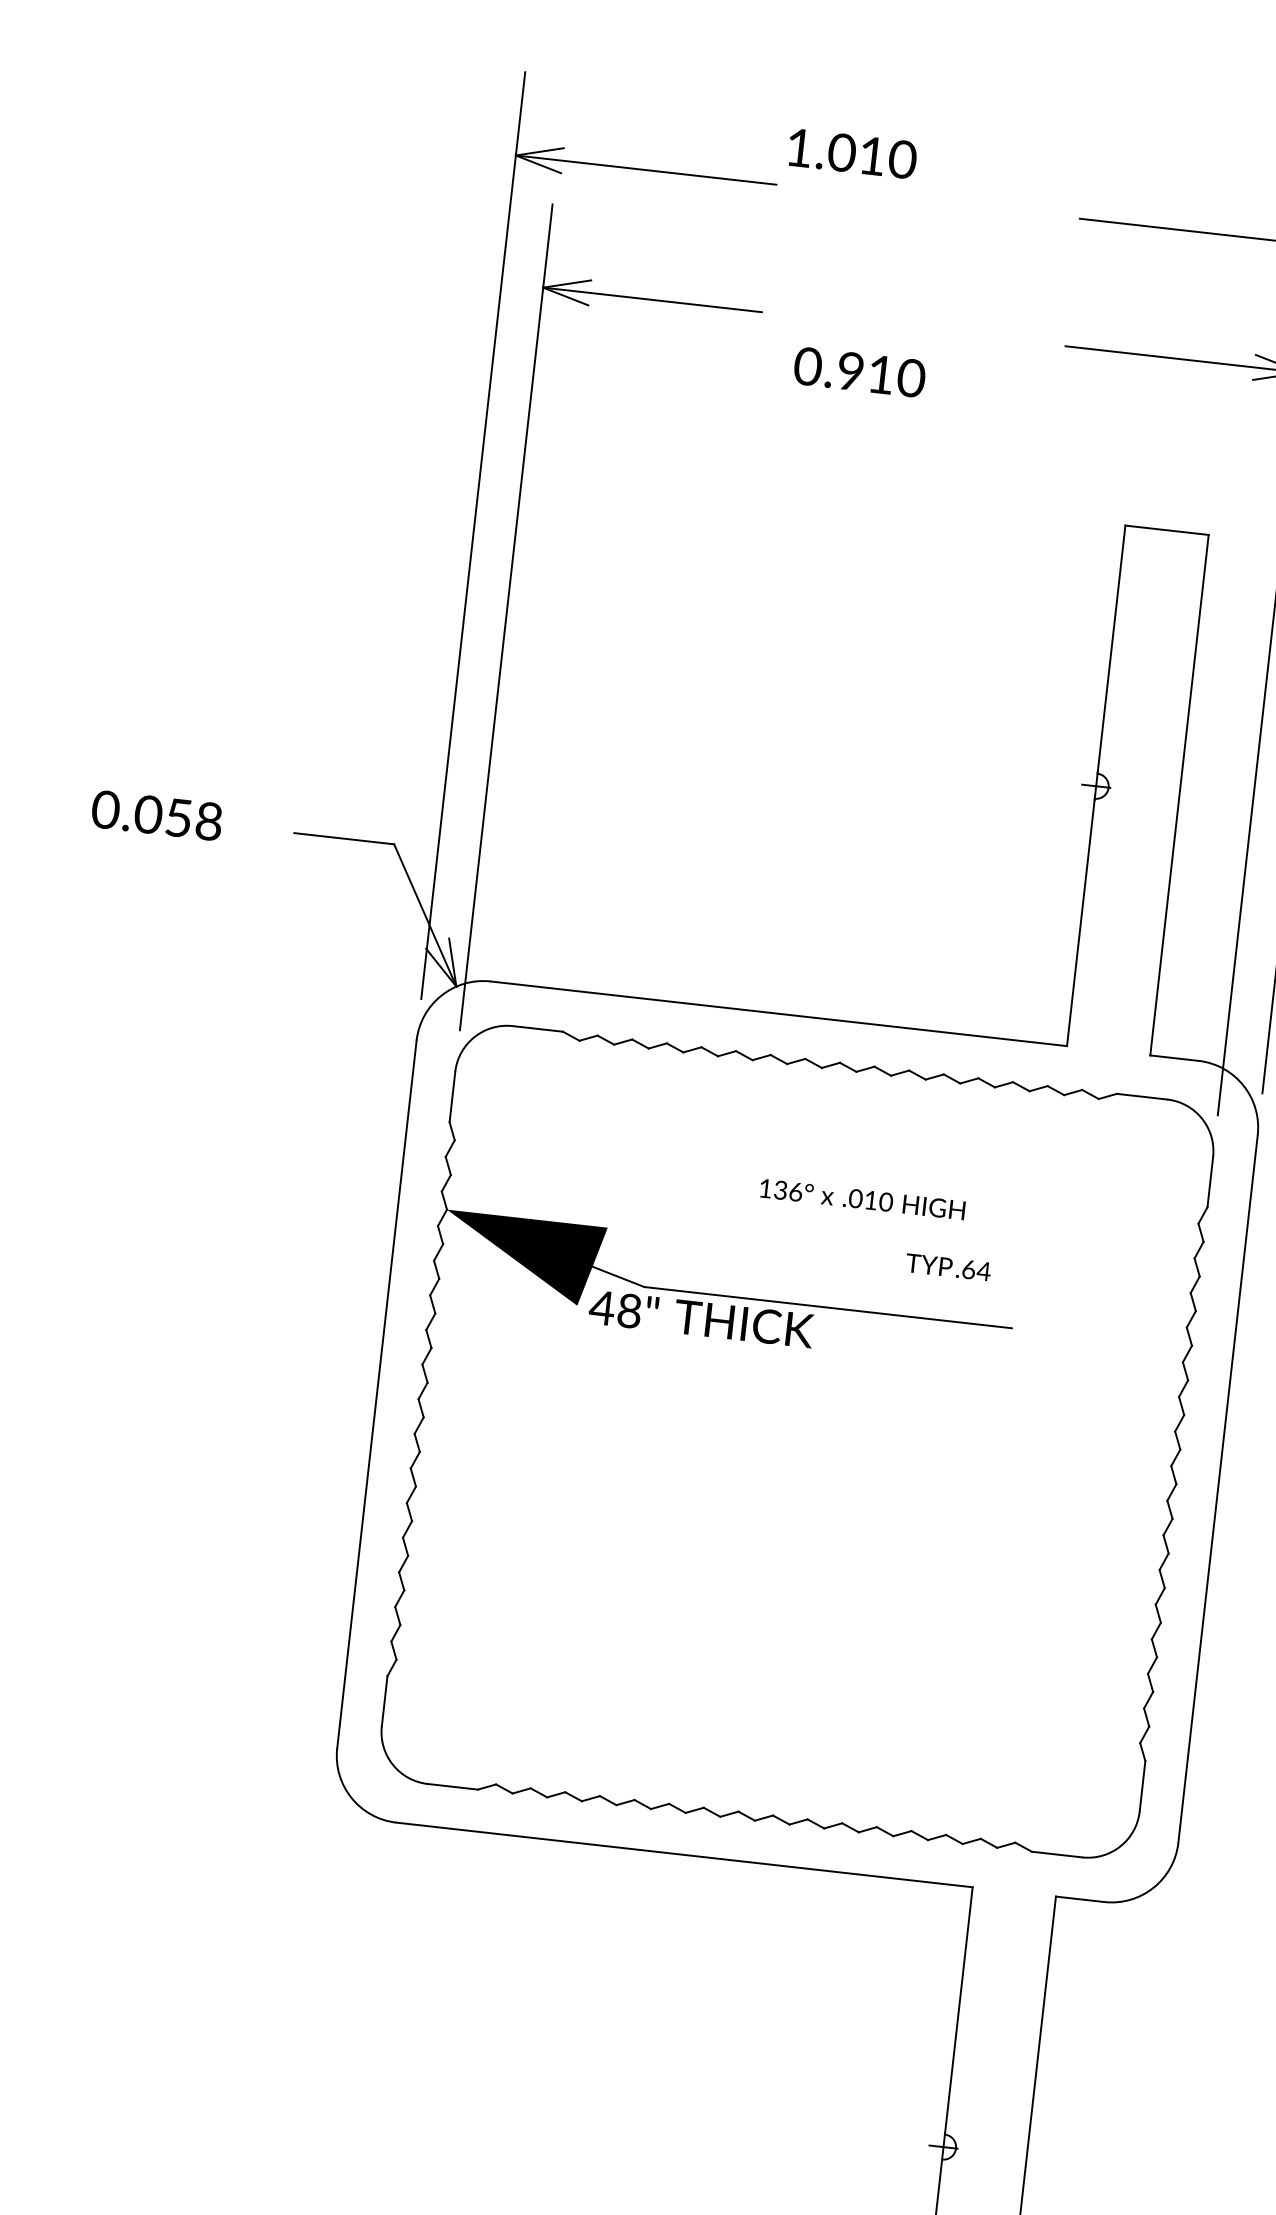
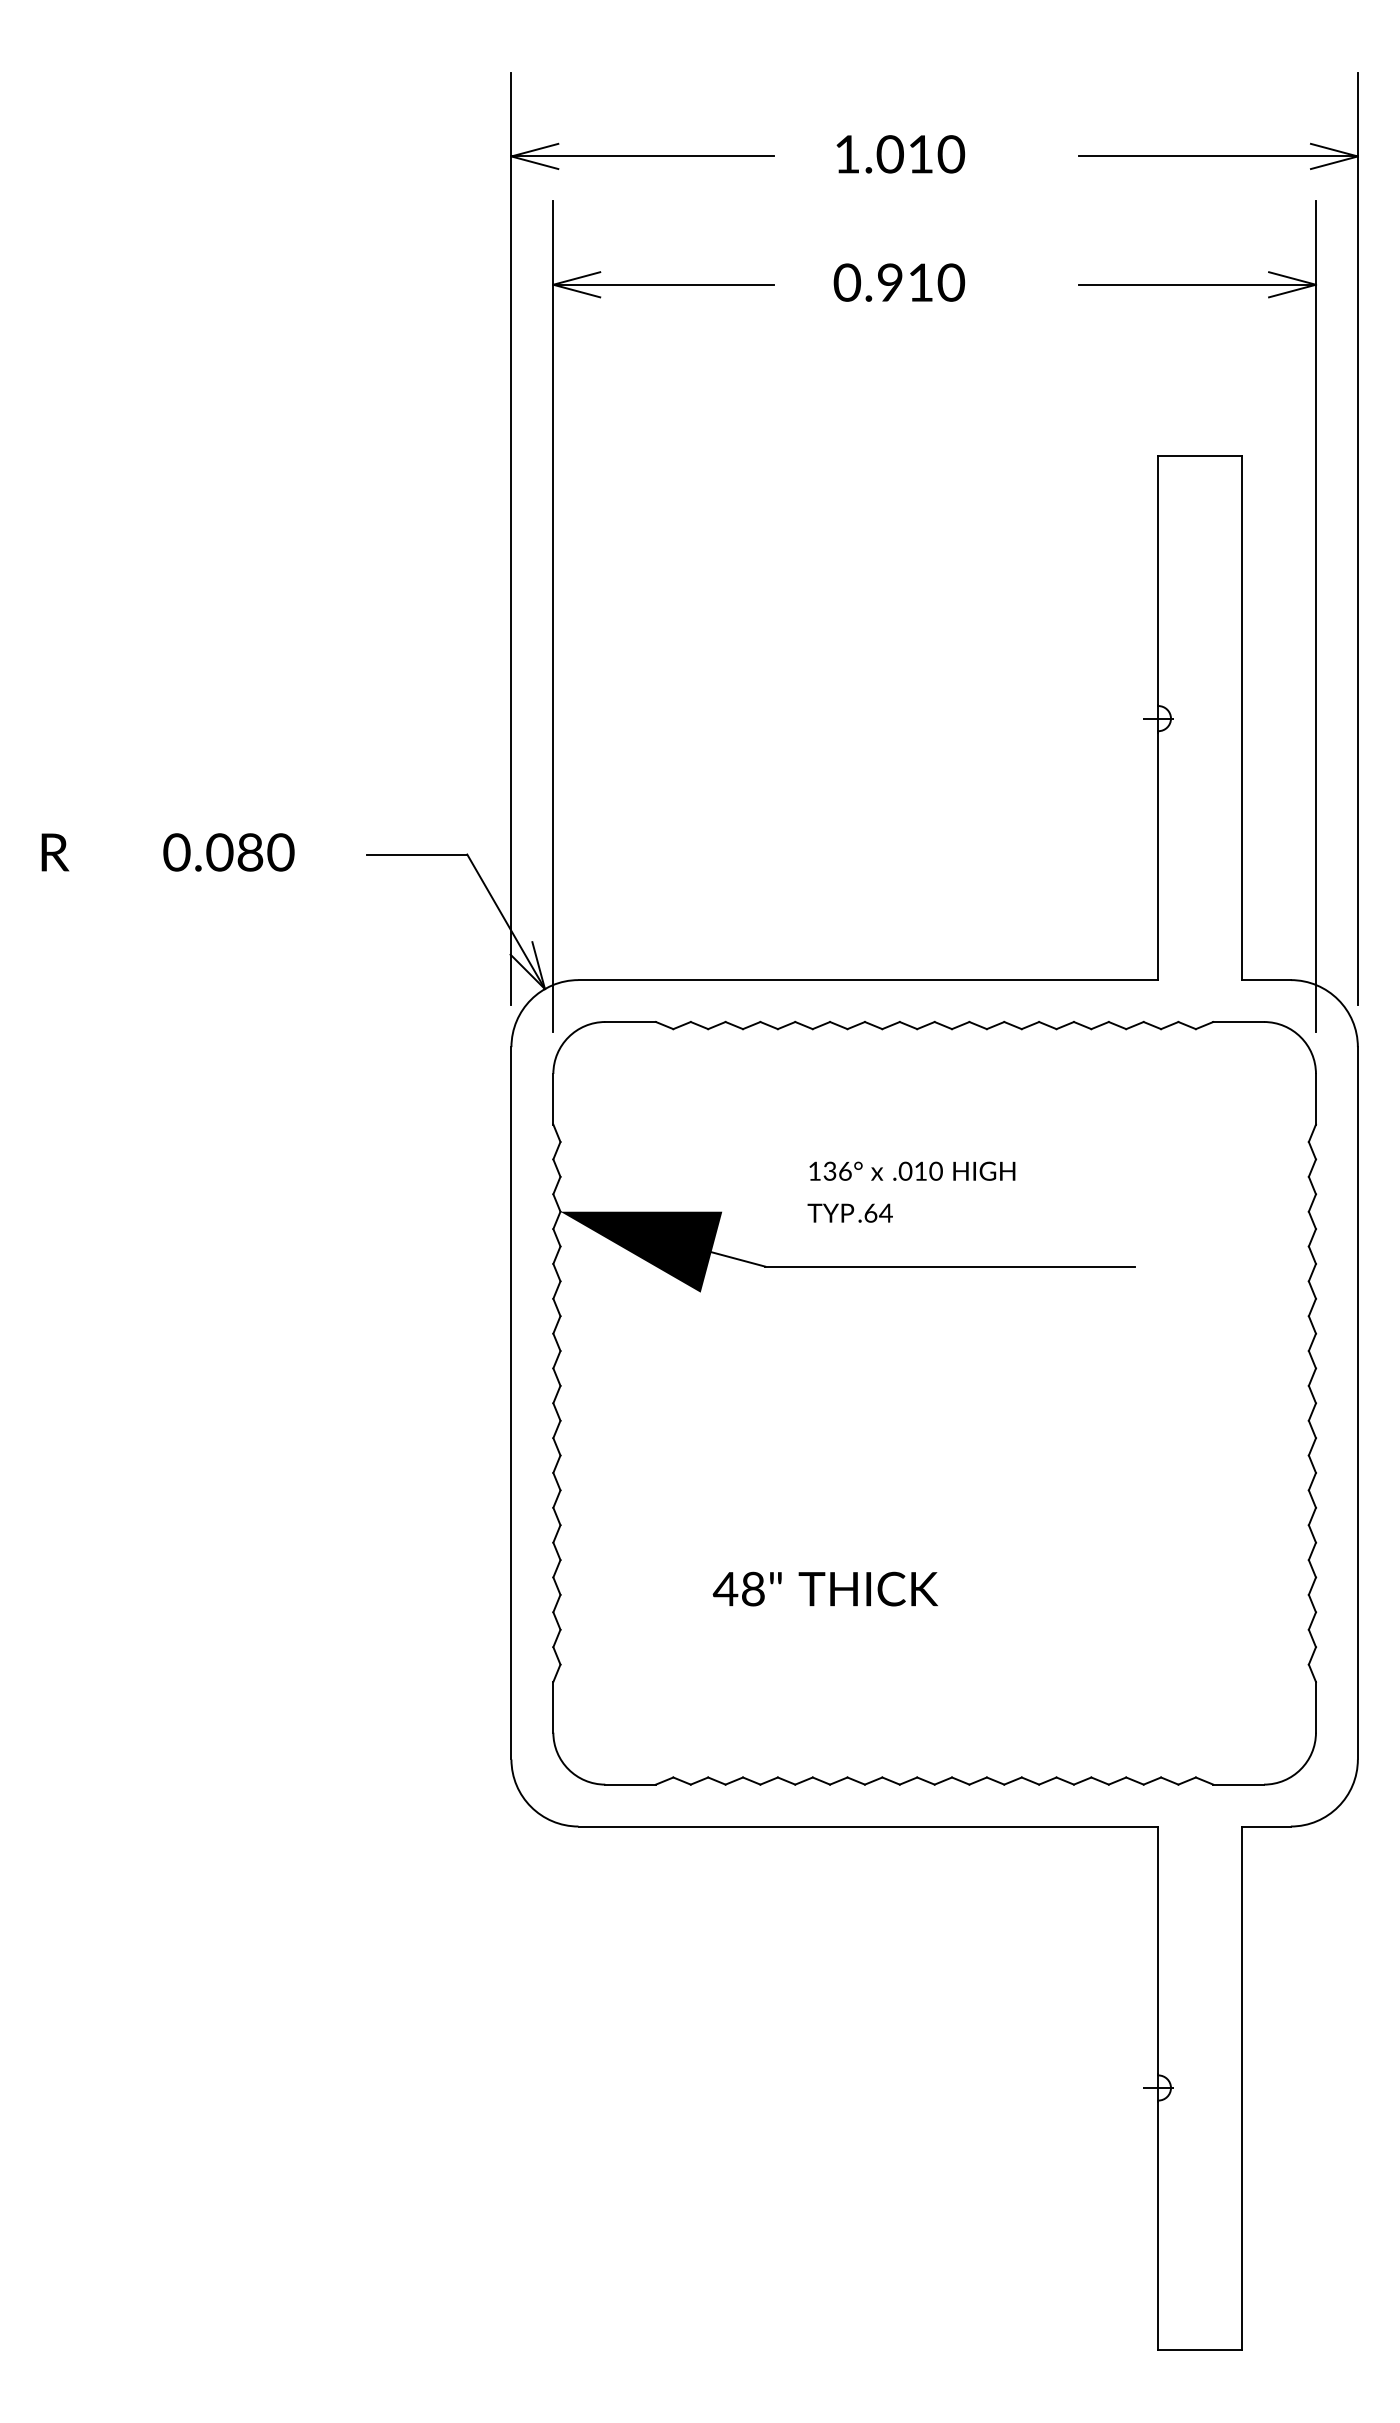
text: (852, 154) -> (900, 154), moved
text: (859, 372) -> (899, 282), moved
text: (193, 819) -> (265, 852), 0.058 -> 0.080
text: (862, 1198) -> (912, 1170), moved
text: (947, 1266) -> (849, 1212), moved
text: (700, 1318) -> (824, 1588), moved

